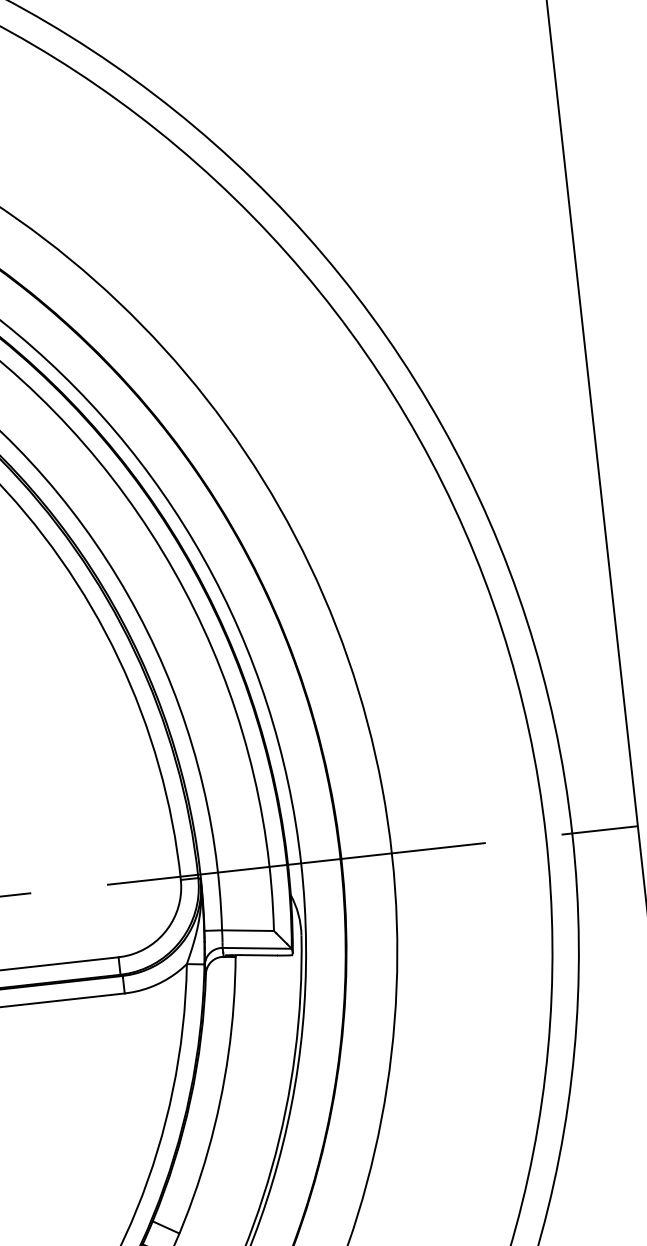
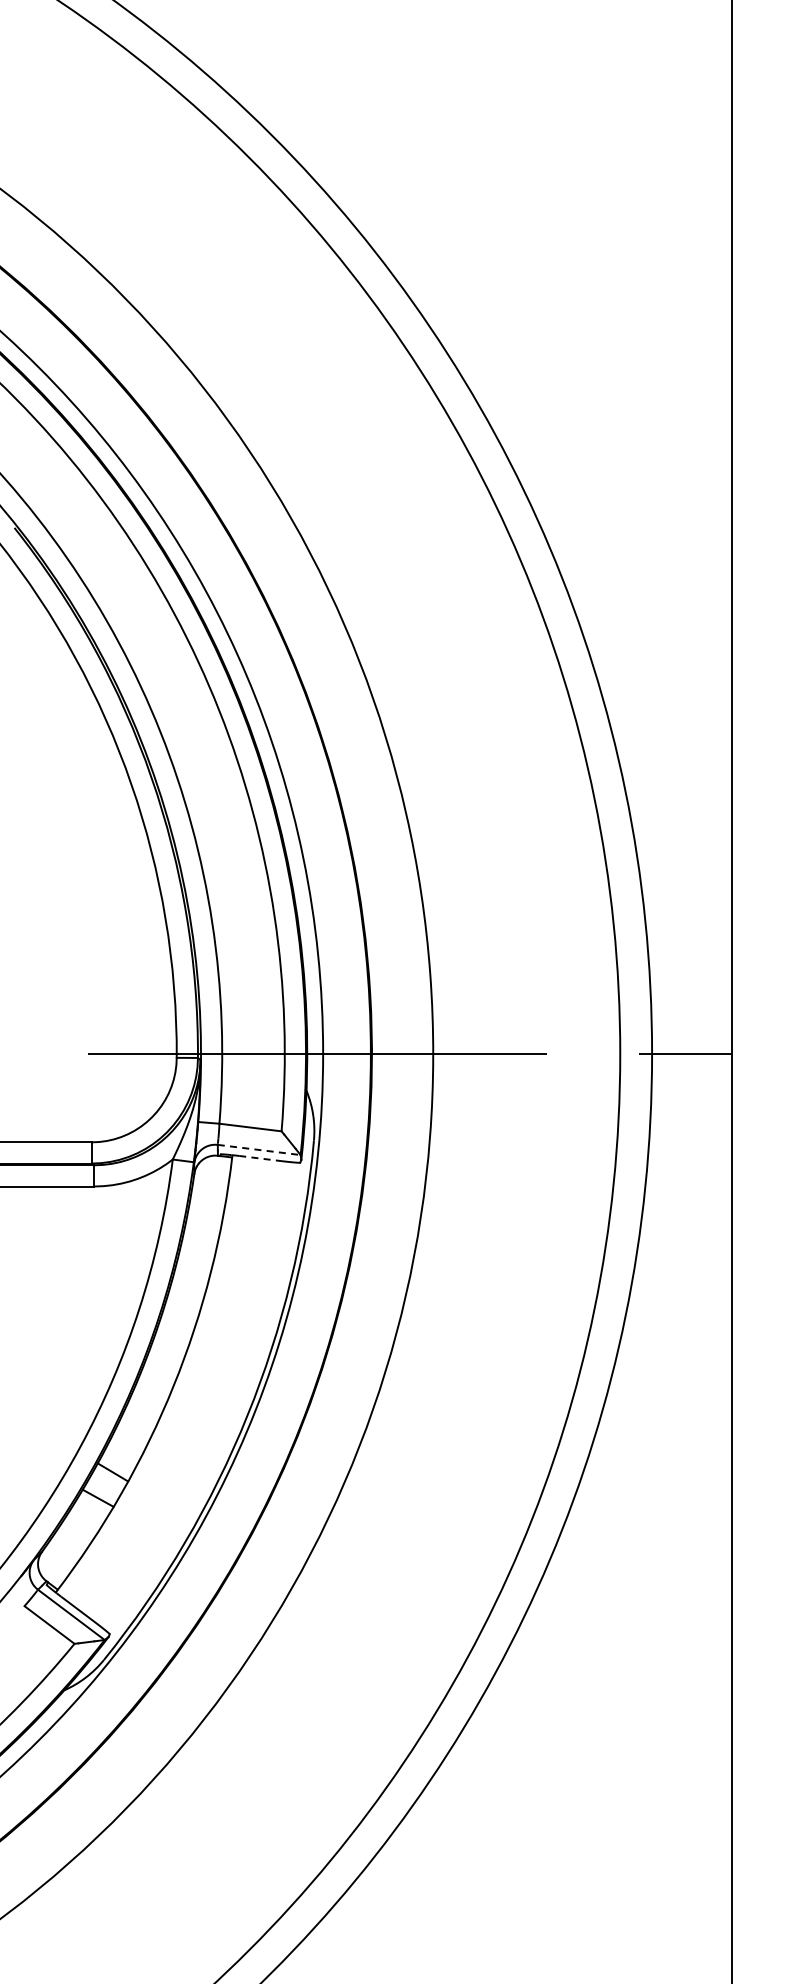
line: (257, 947) -> (259, 1149), solid -> dashed
line: (259, 955) -> (260, 1158), solid -> dashed

